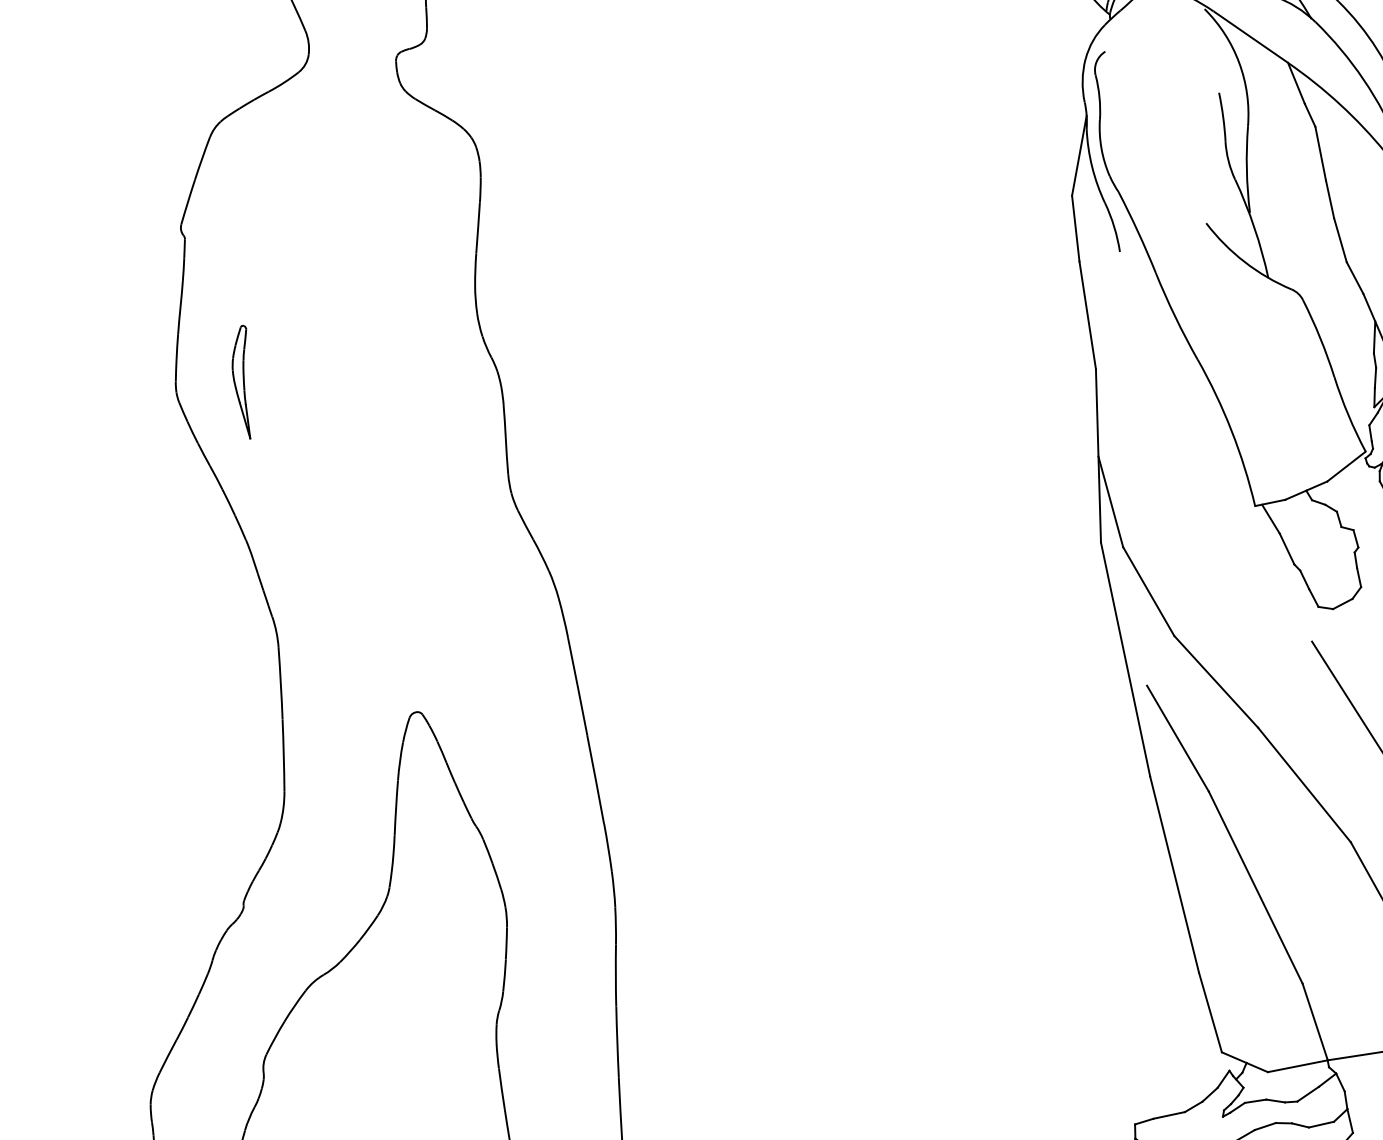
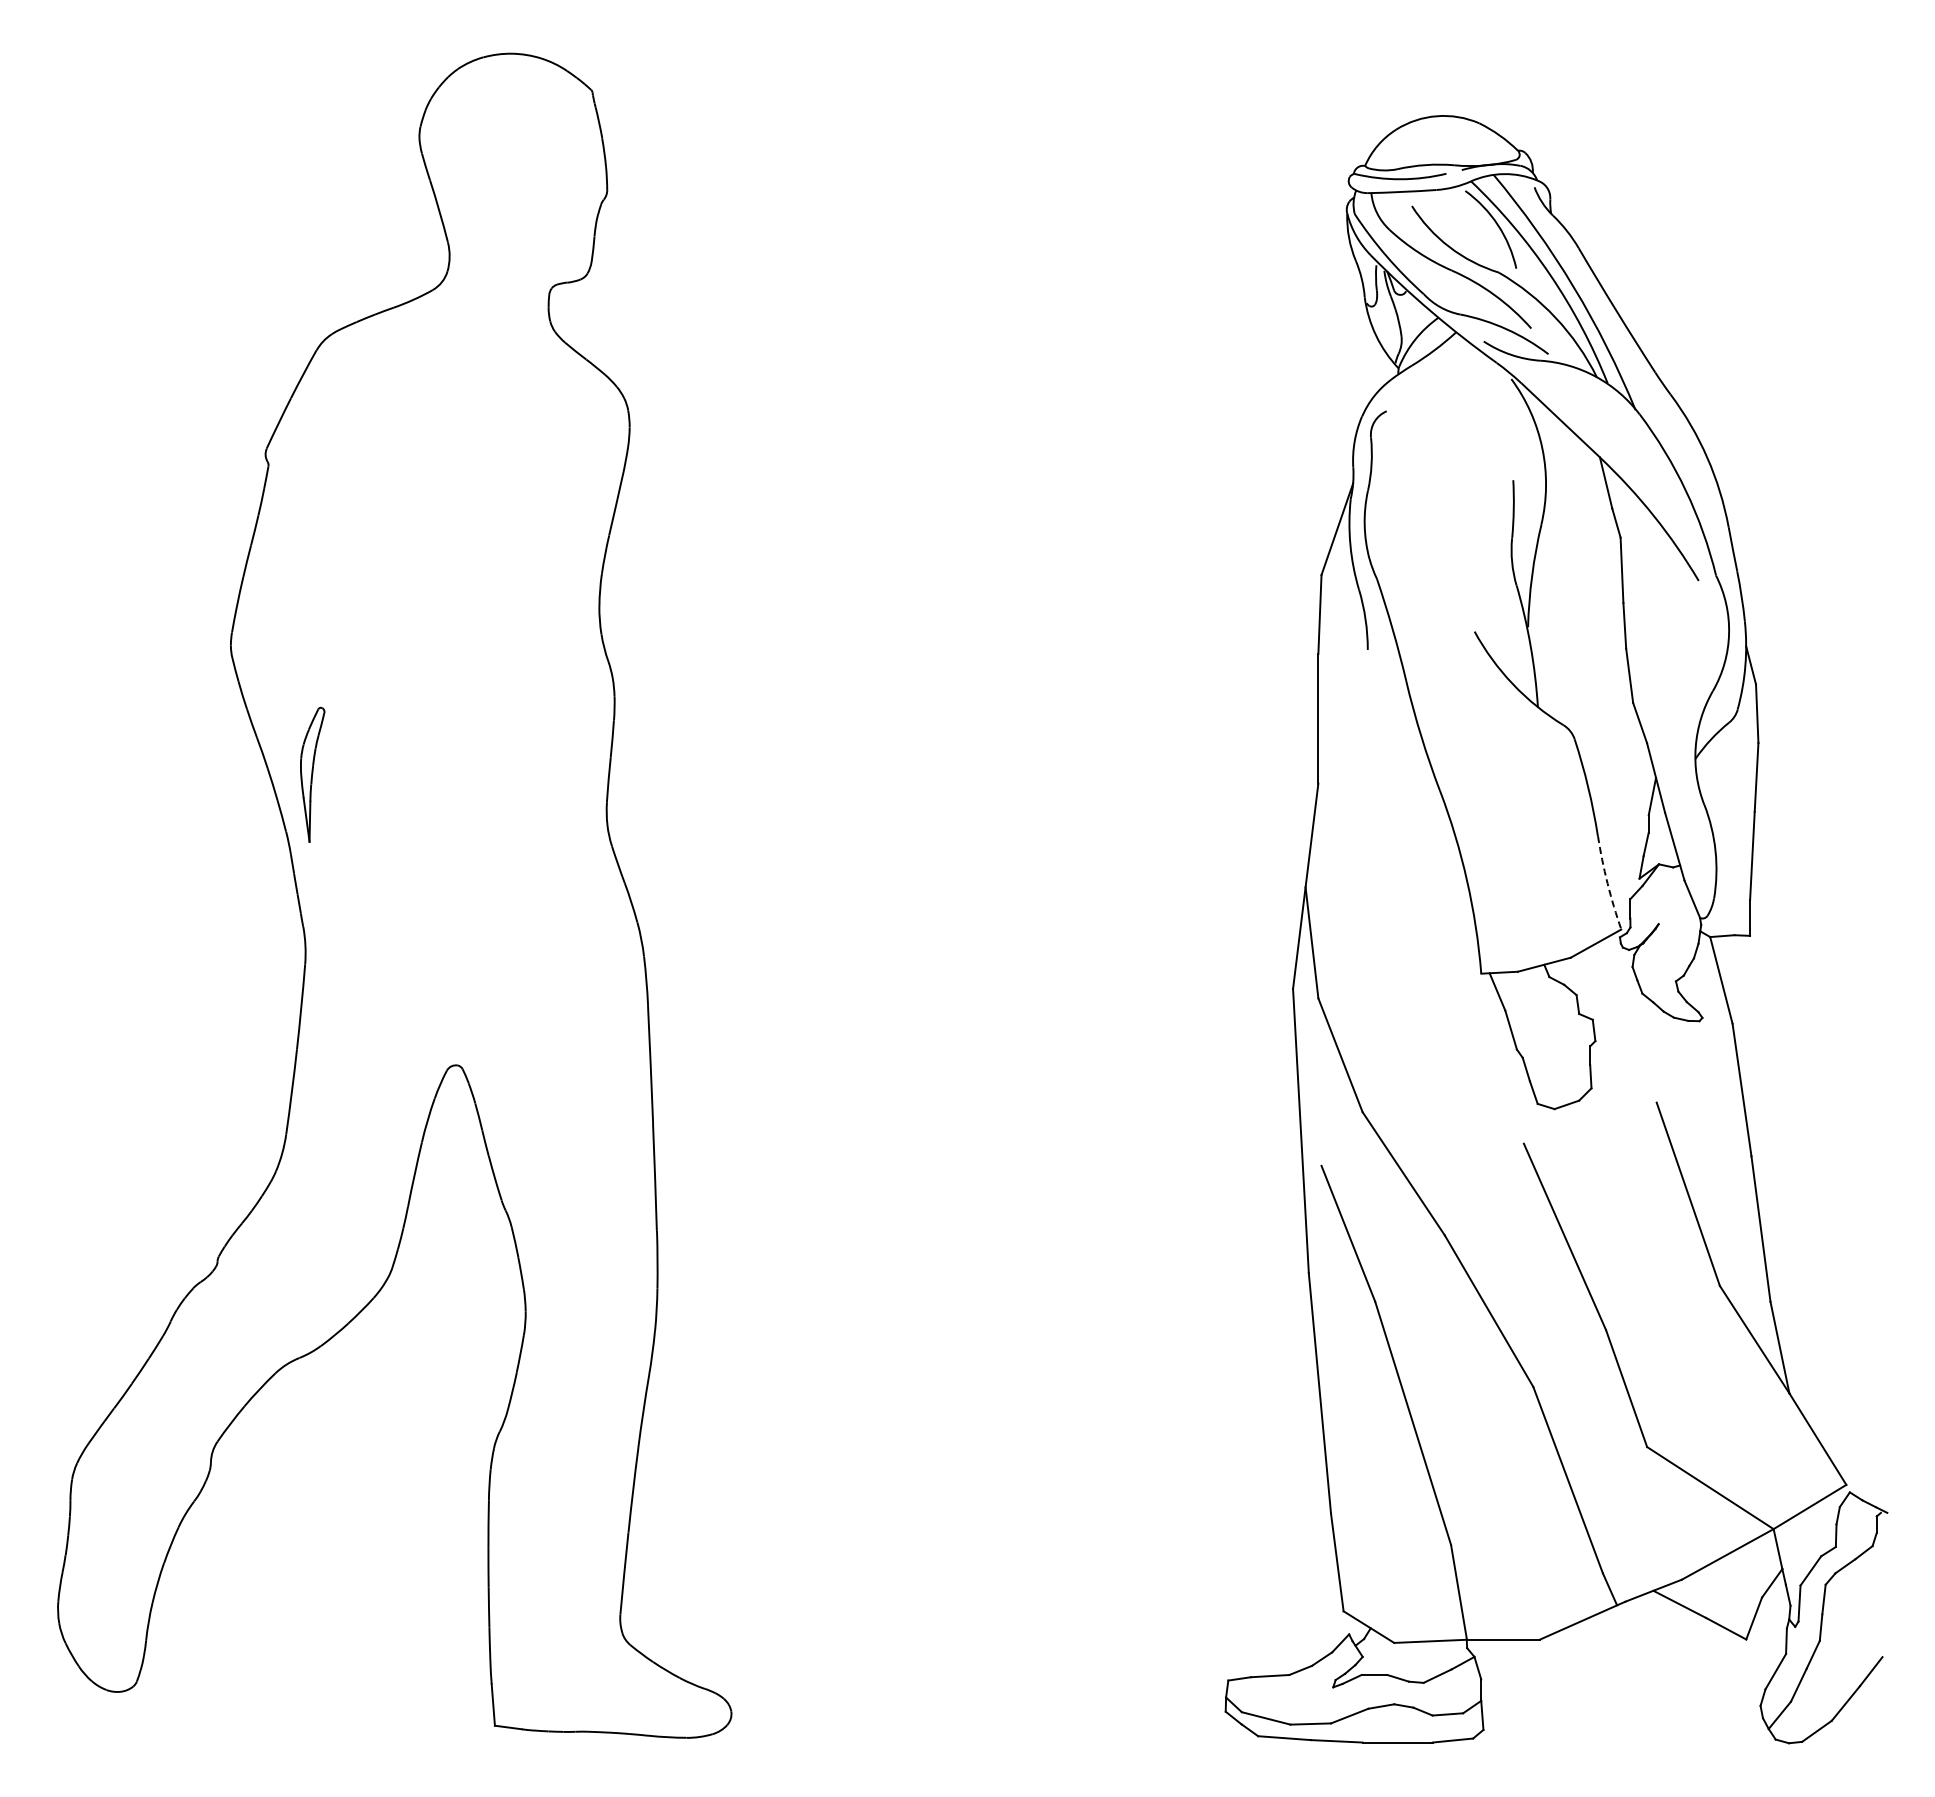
part: (244, 382) -> (312, 774), moved
arc: (1348, 415) -> (1607, 883), solid -> dashed

